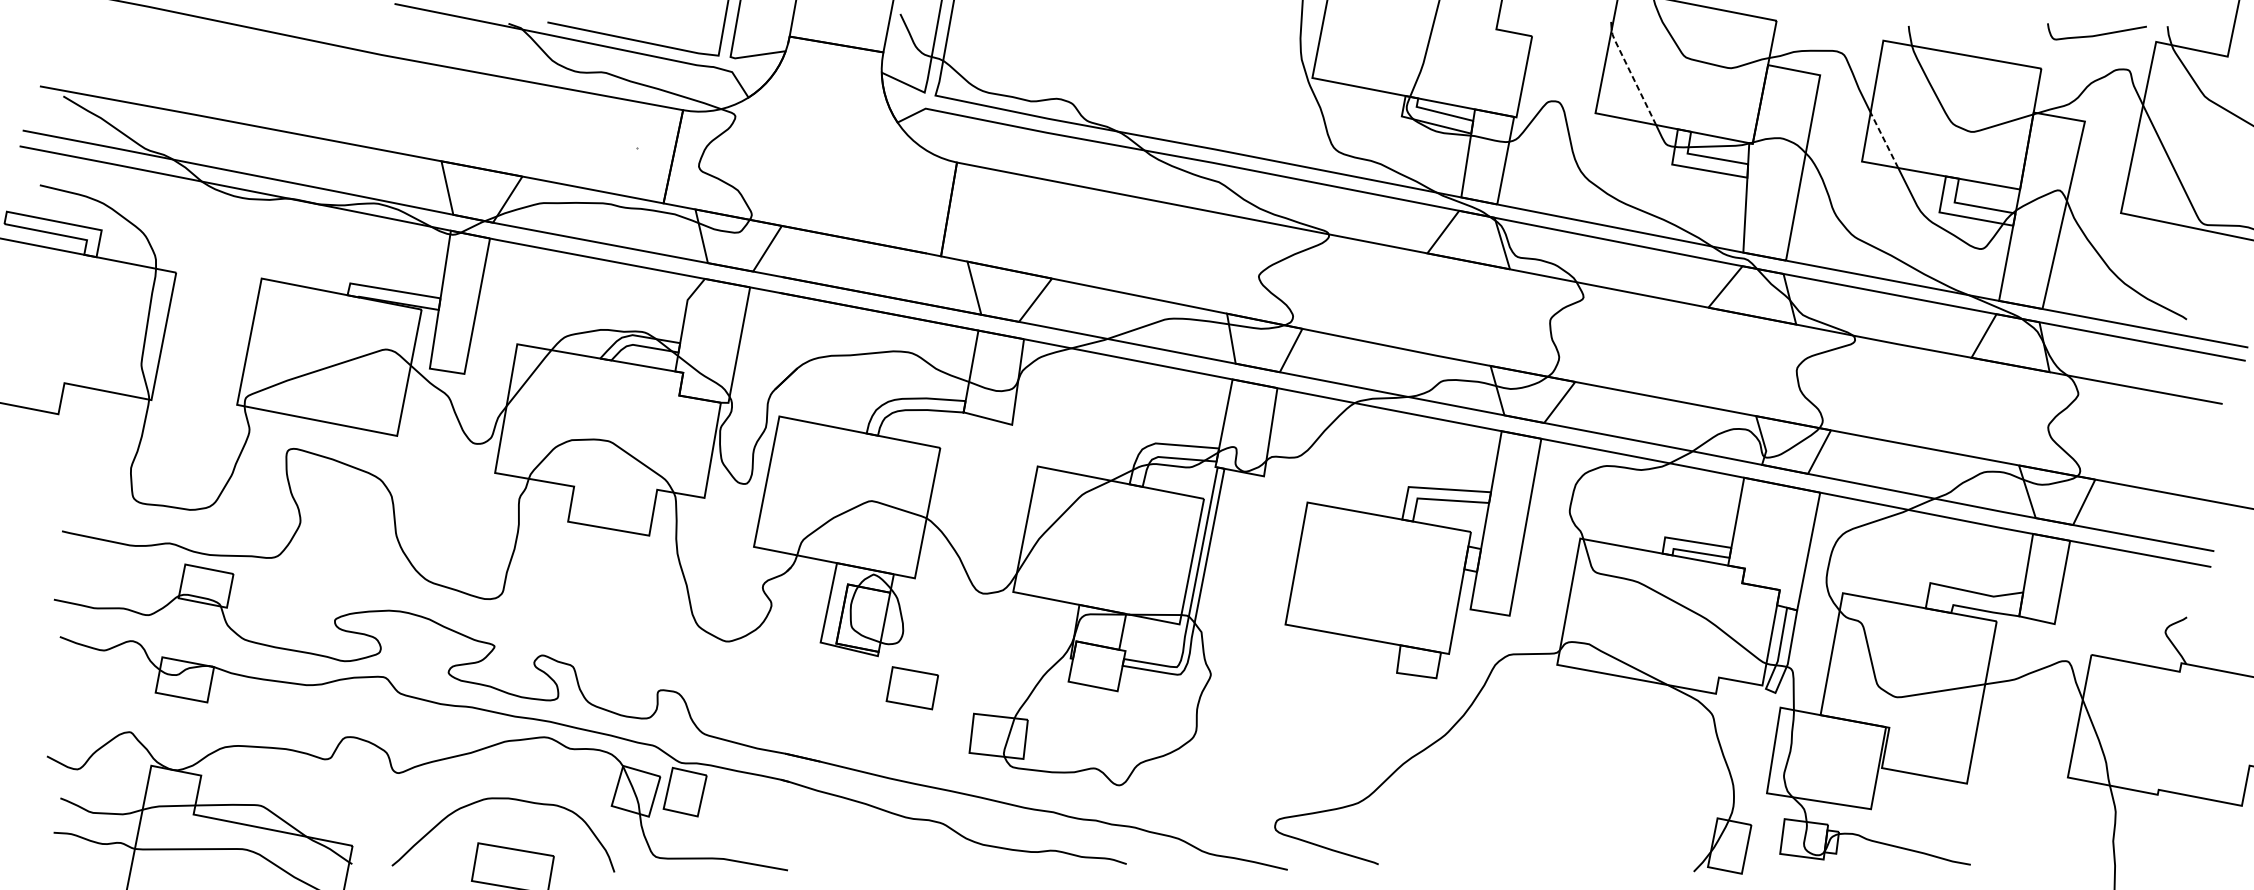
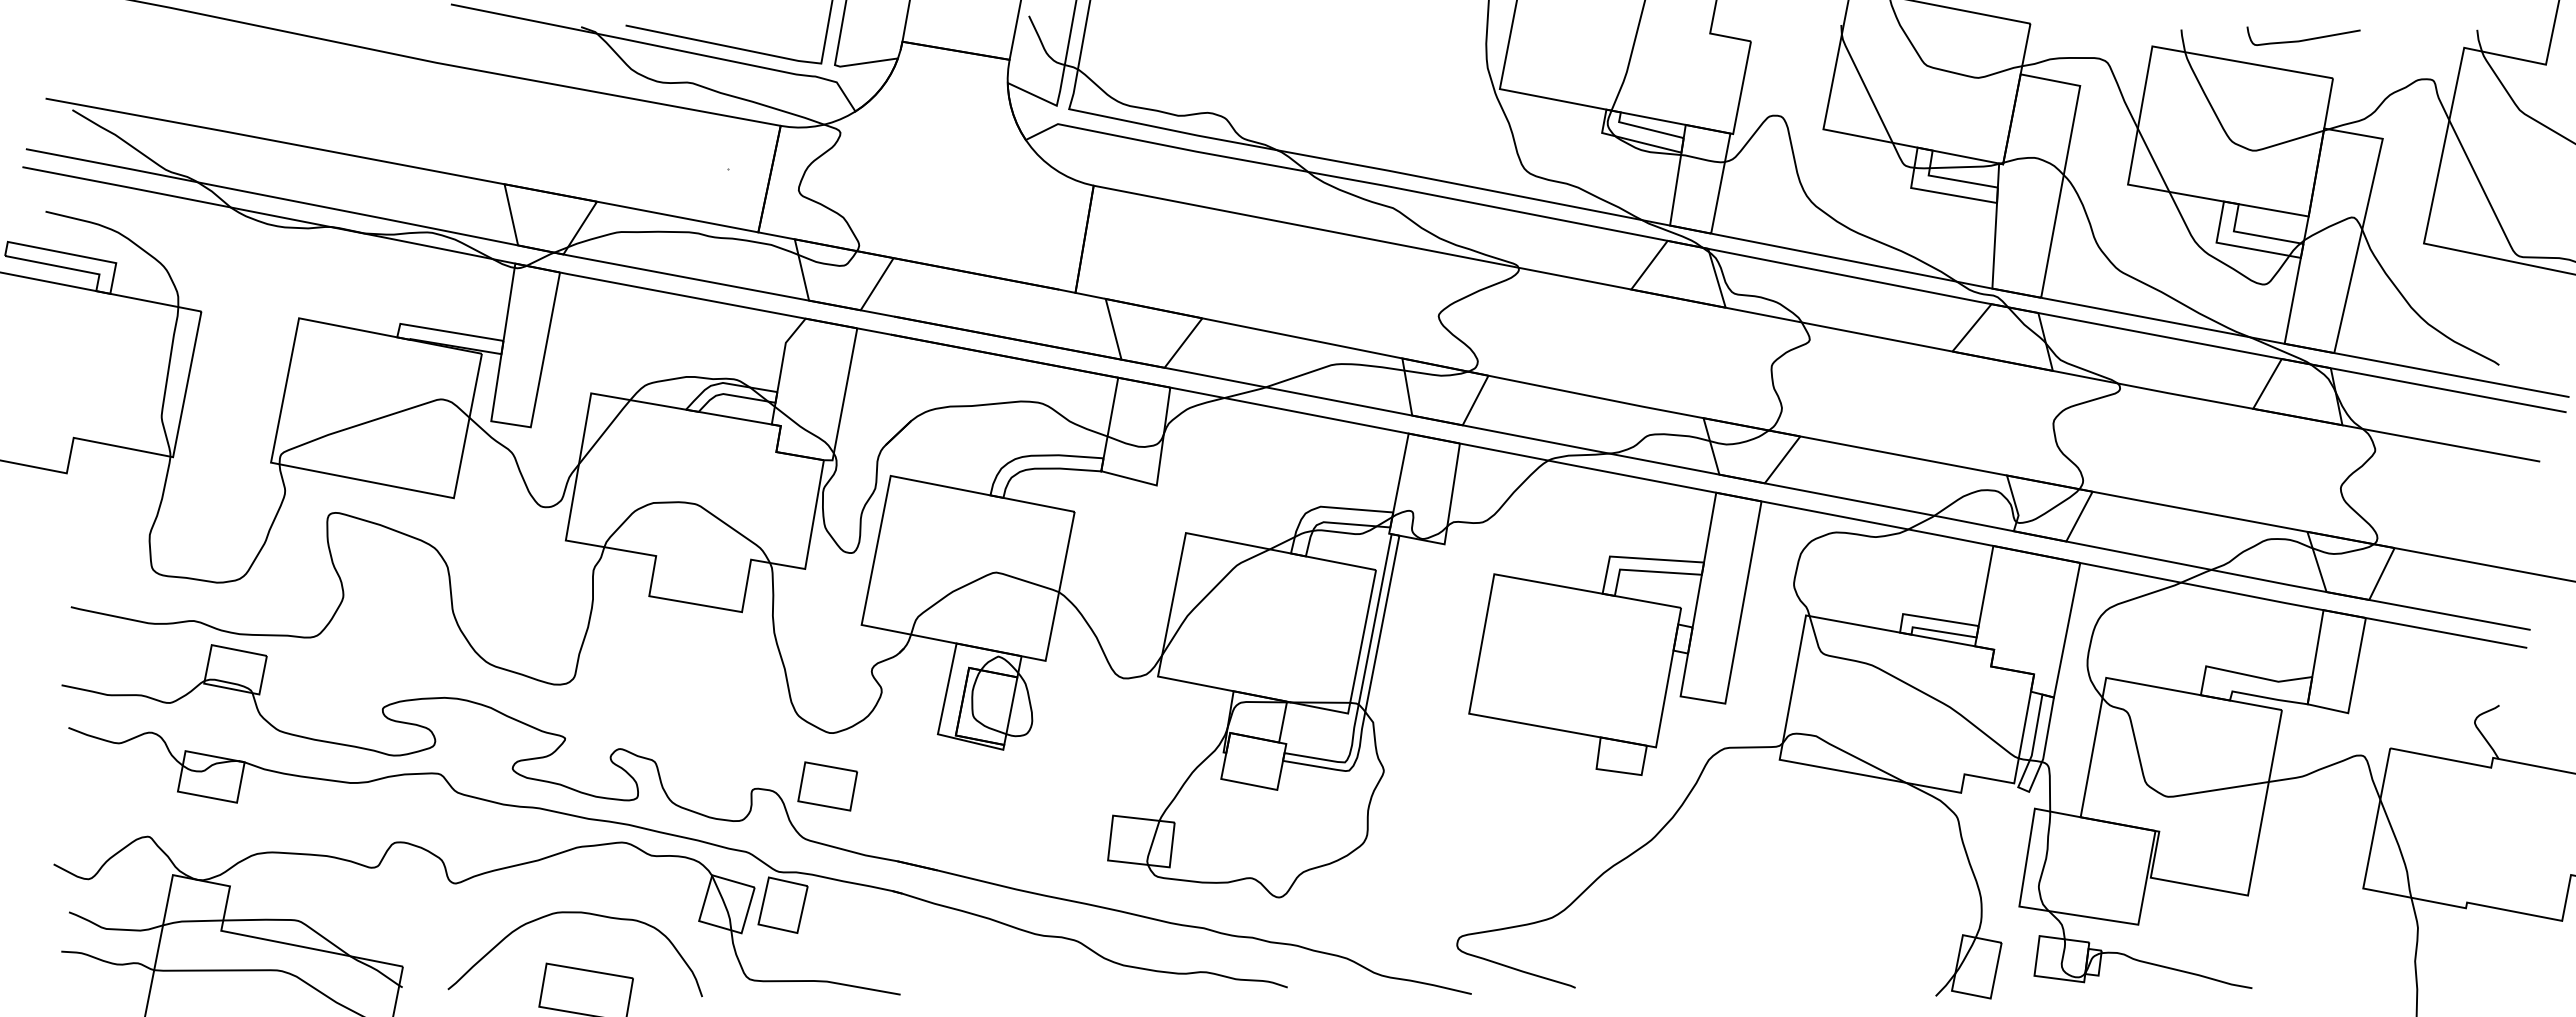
curve: (2096, 34) -> (2303, 39), moved
line: (1632, 76) -> (1865, 87), dashed -> solid
line: (1884, 139) -> (2153, 159), dashed -> solid
part: (912, 688) -> (827, 786), moved

